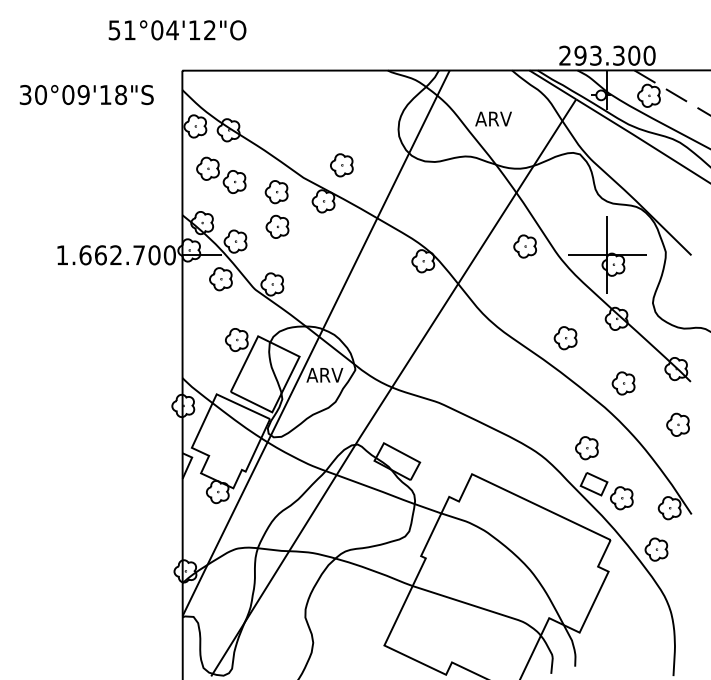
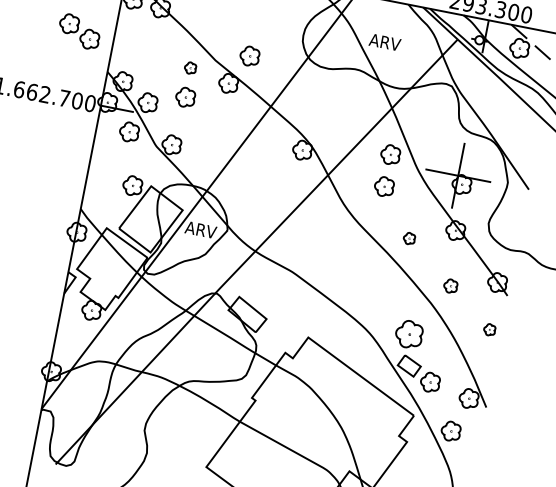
part: (221, 174) -> (79, 30), moved
part: (276, 192) -> (190, 68), size x0.6
part: (524, 284) -> (383, 186), added
part: (565, 338) -> (409, 238), size x0.6
part: (623, 383) -> (450, 286), size x0.7
part: (677, 424) -> (489, 329), size x0.6
part: (586, 448) -> (408, 334), size x1.4

